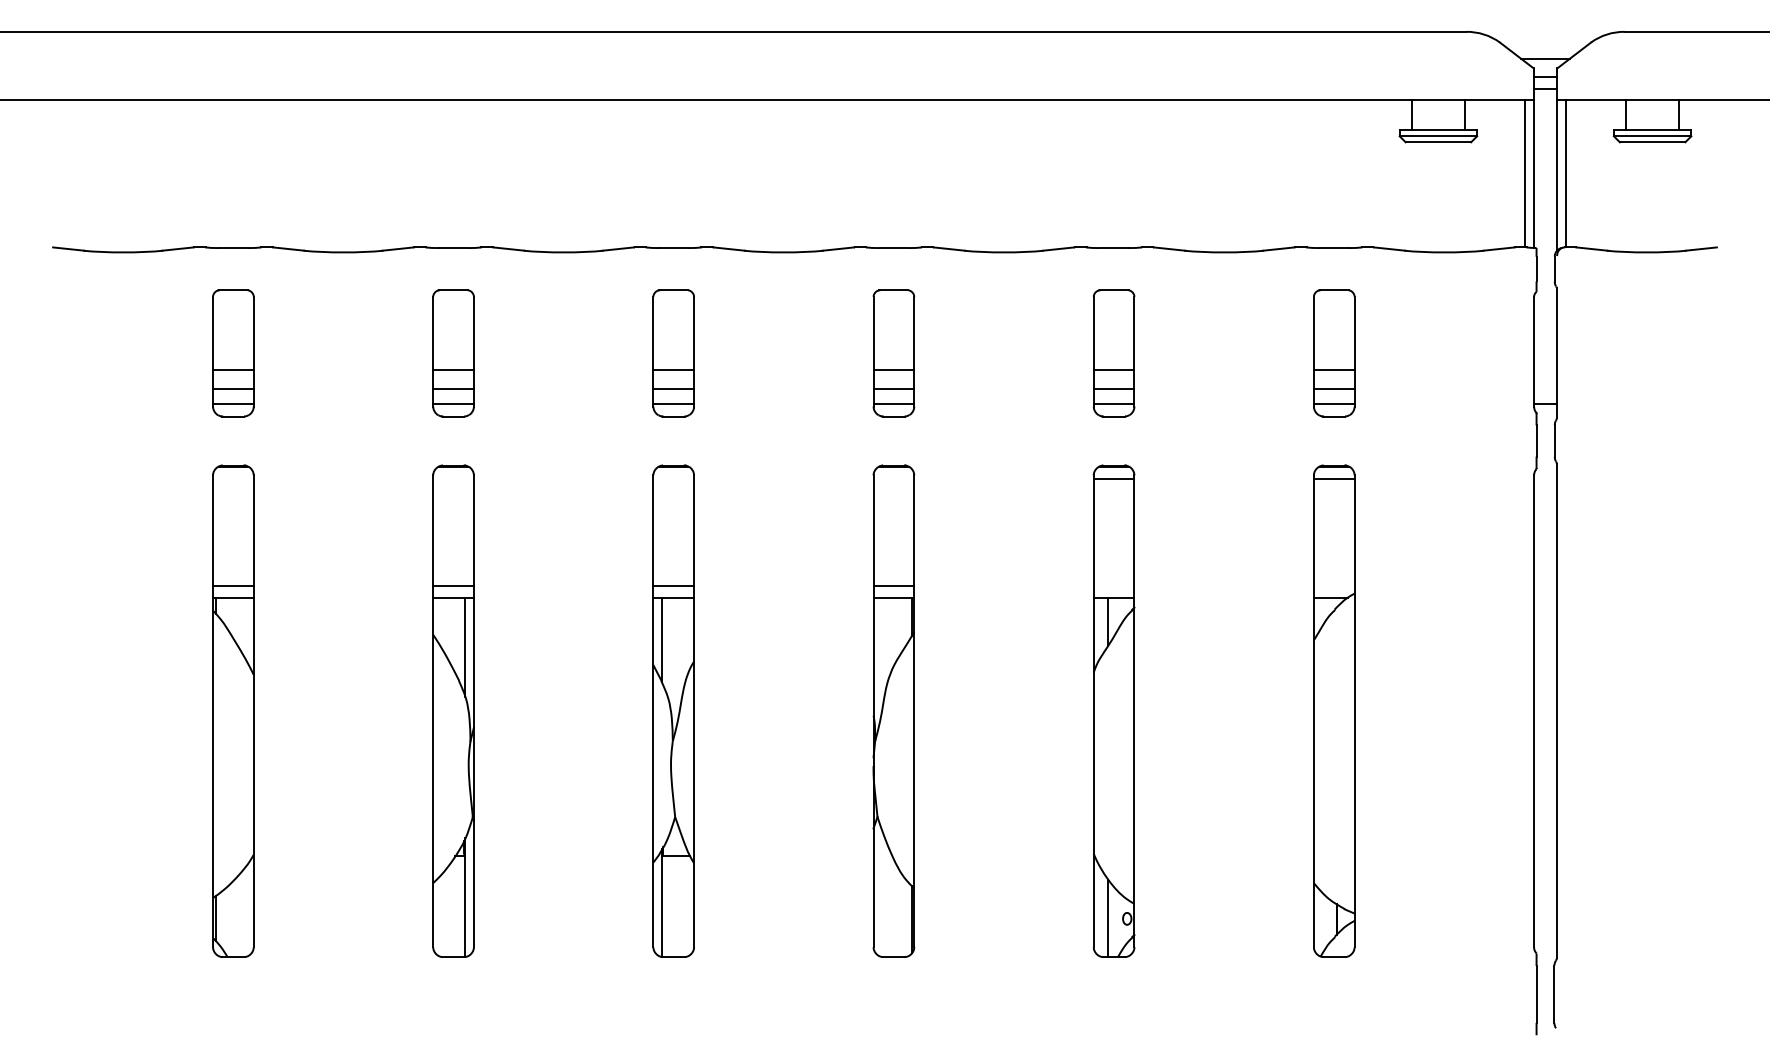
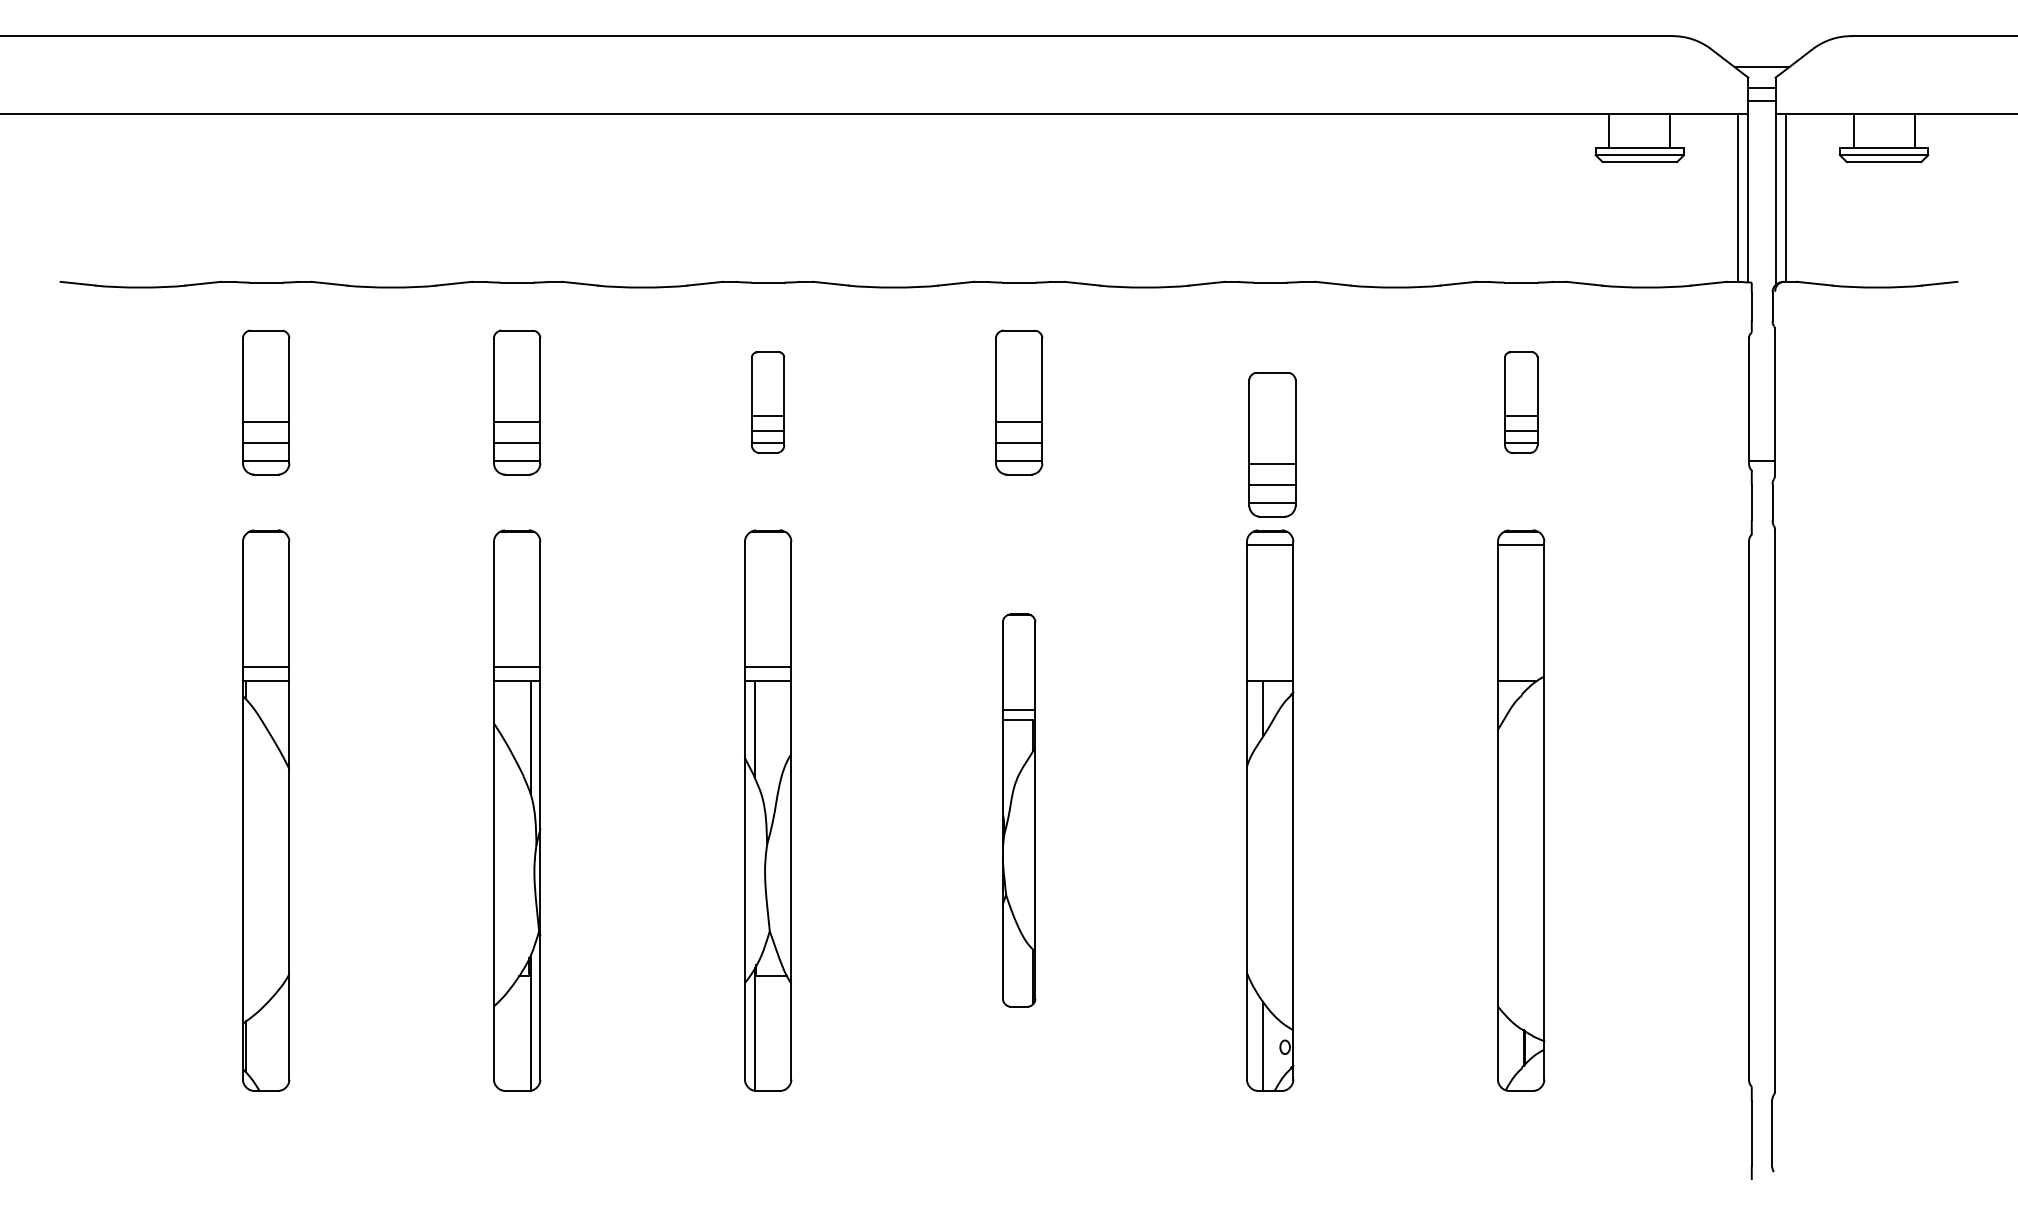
part: (673, 353) -> (767, 402), size x0.7
part: (1113, 353) -> (1271, 444), moved
part: (1334, 353) -> (1521, 402), size x0.7
part: (893, 710) -> (1018, 809), size x0.7

